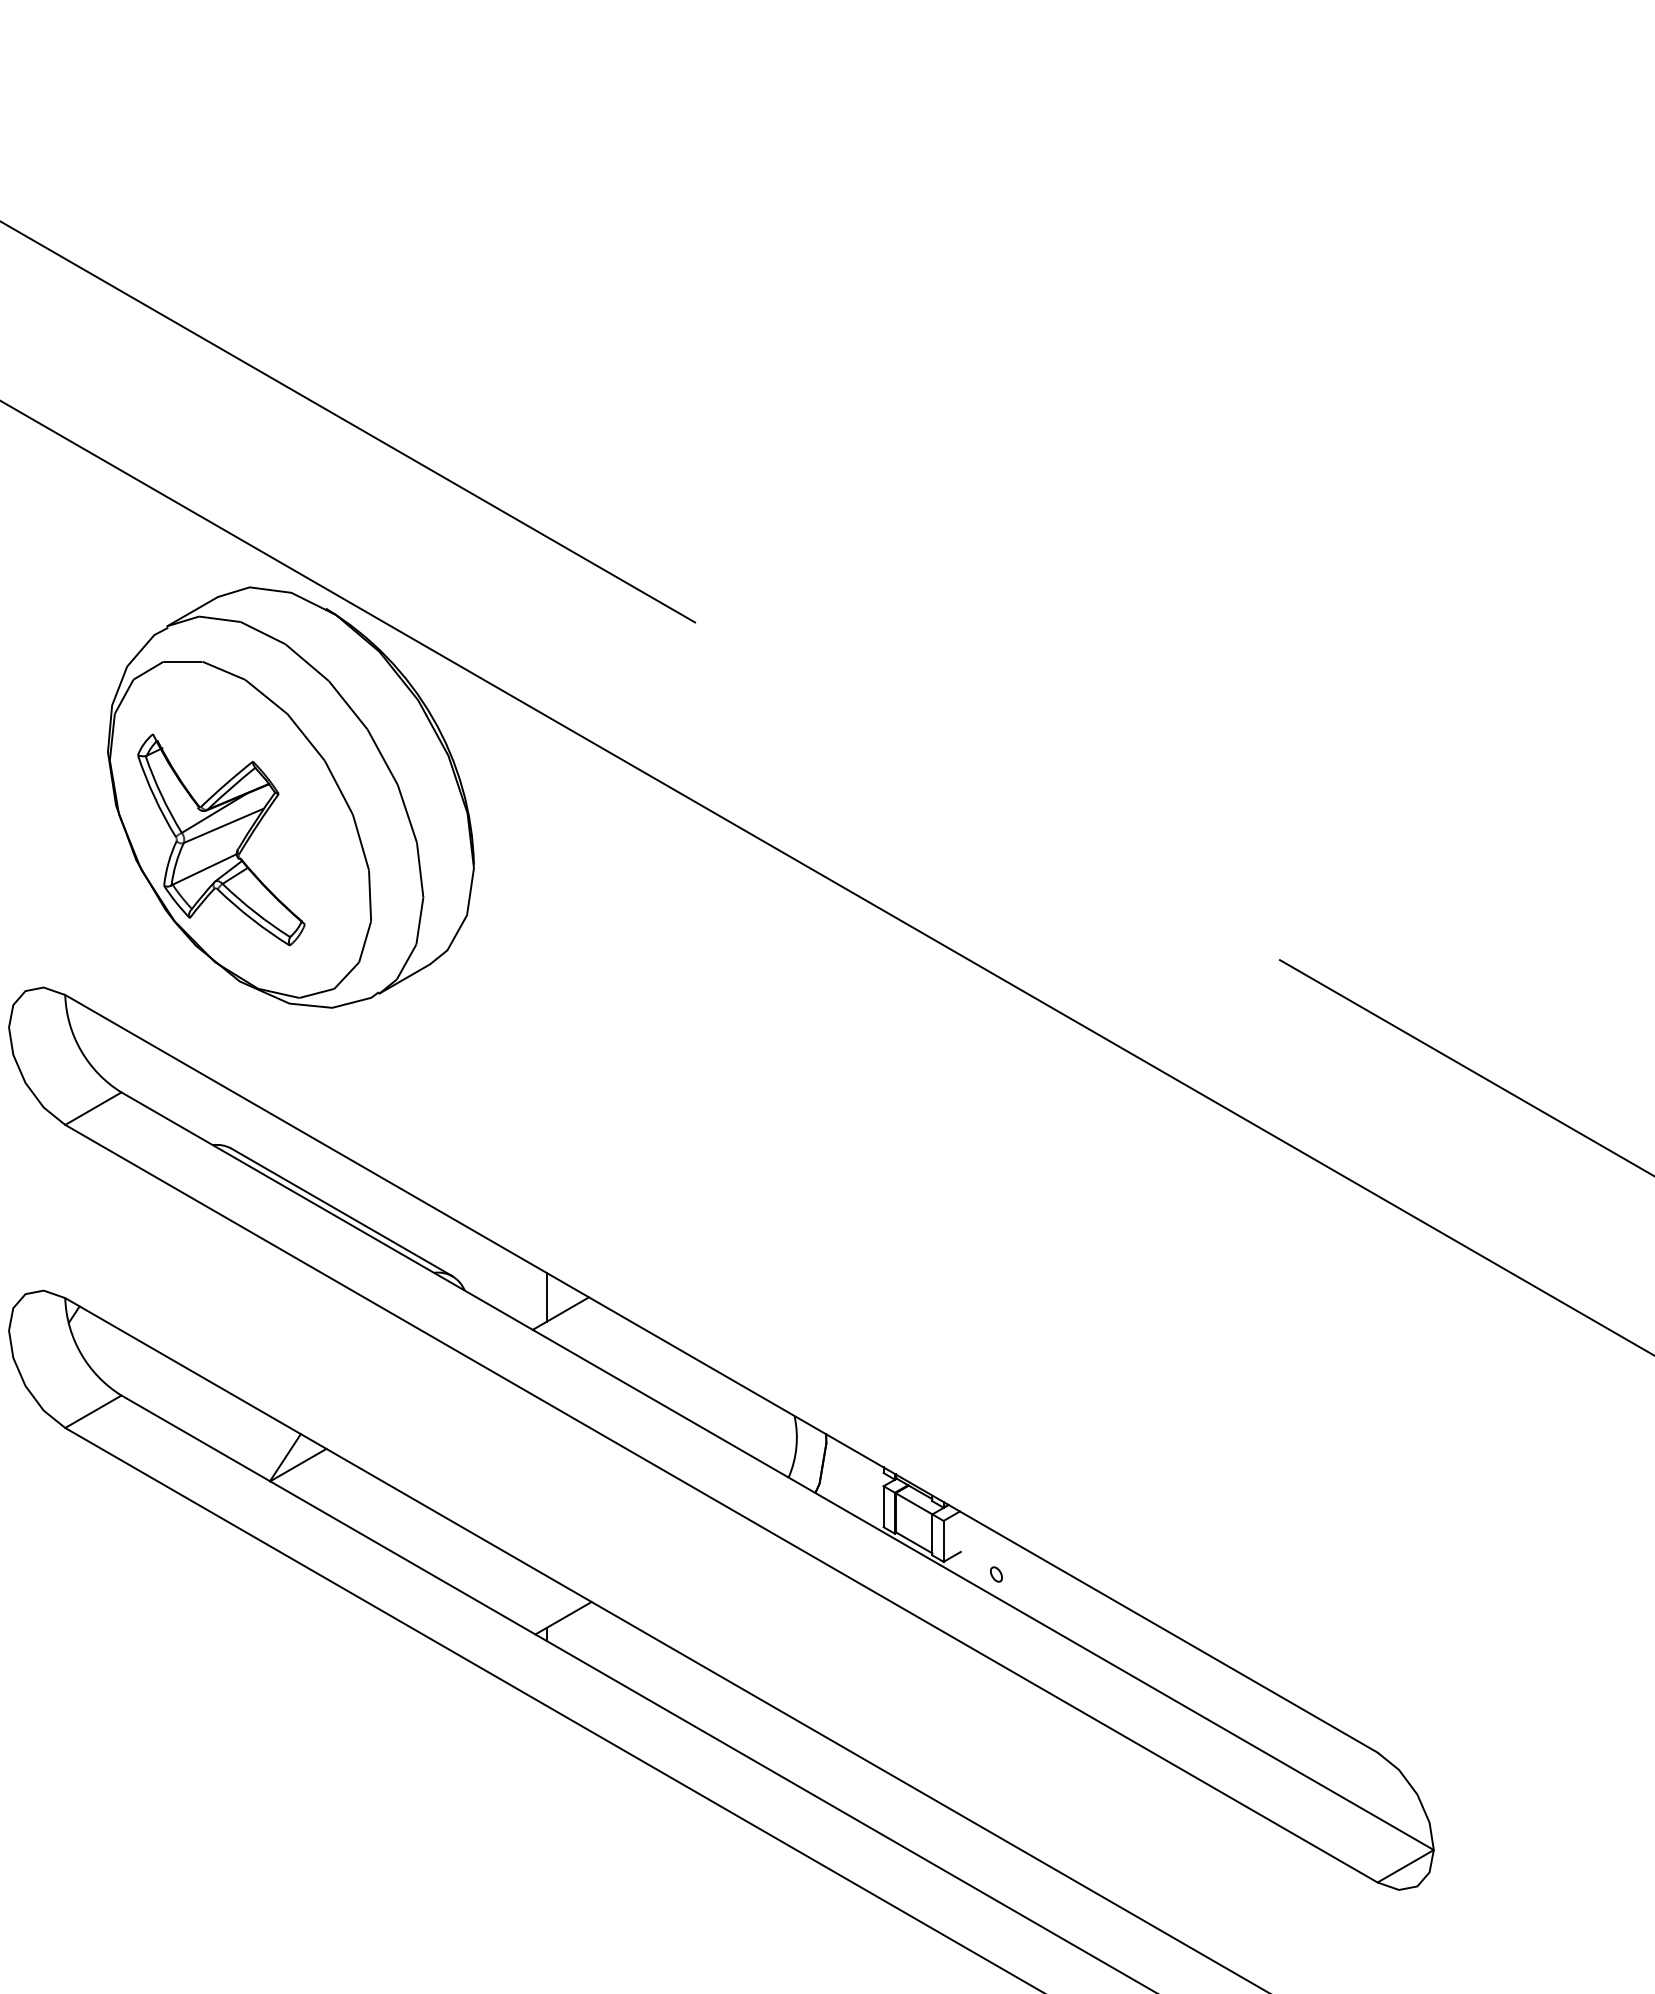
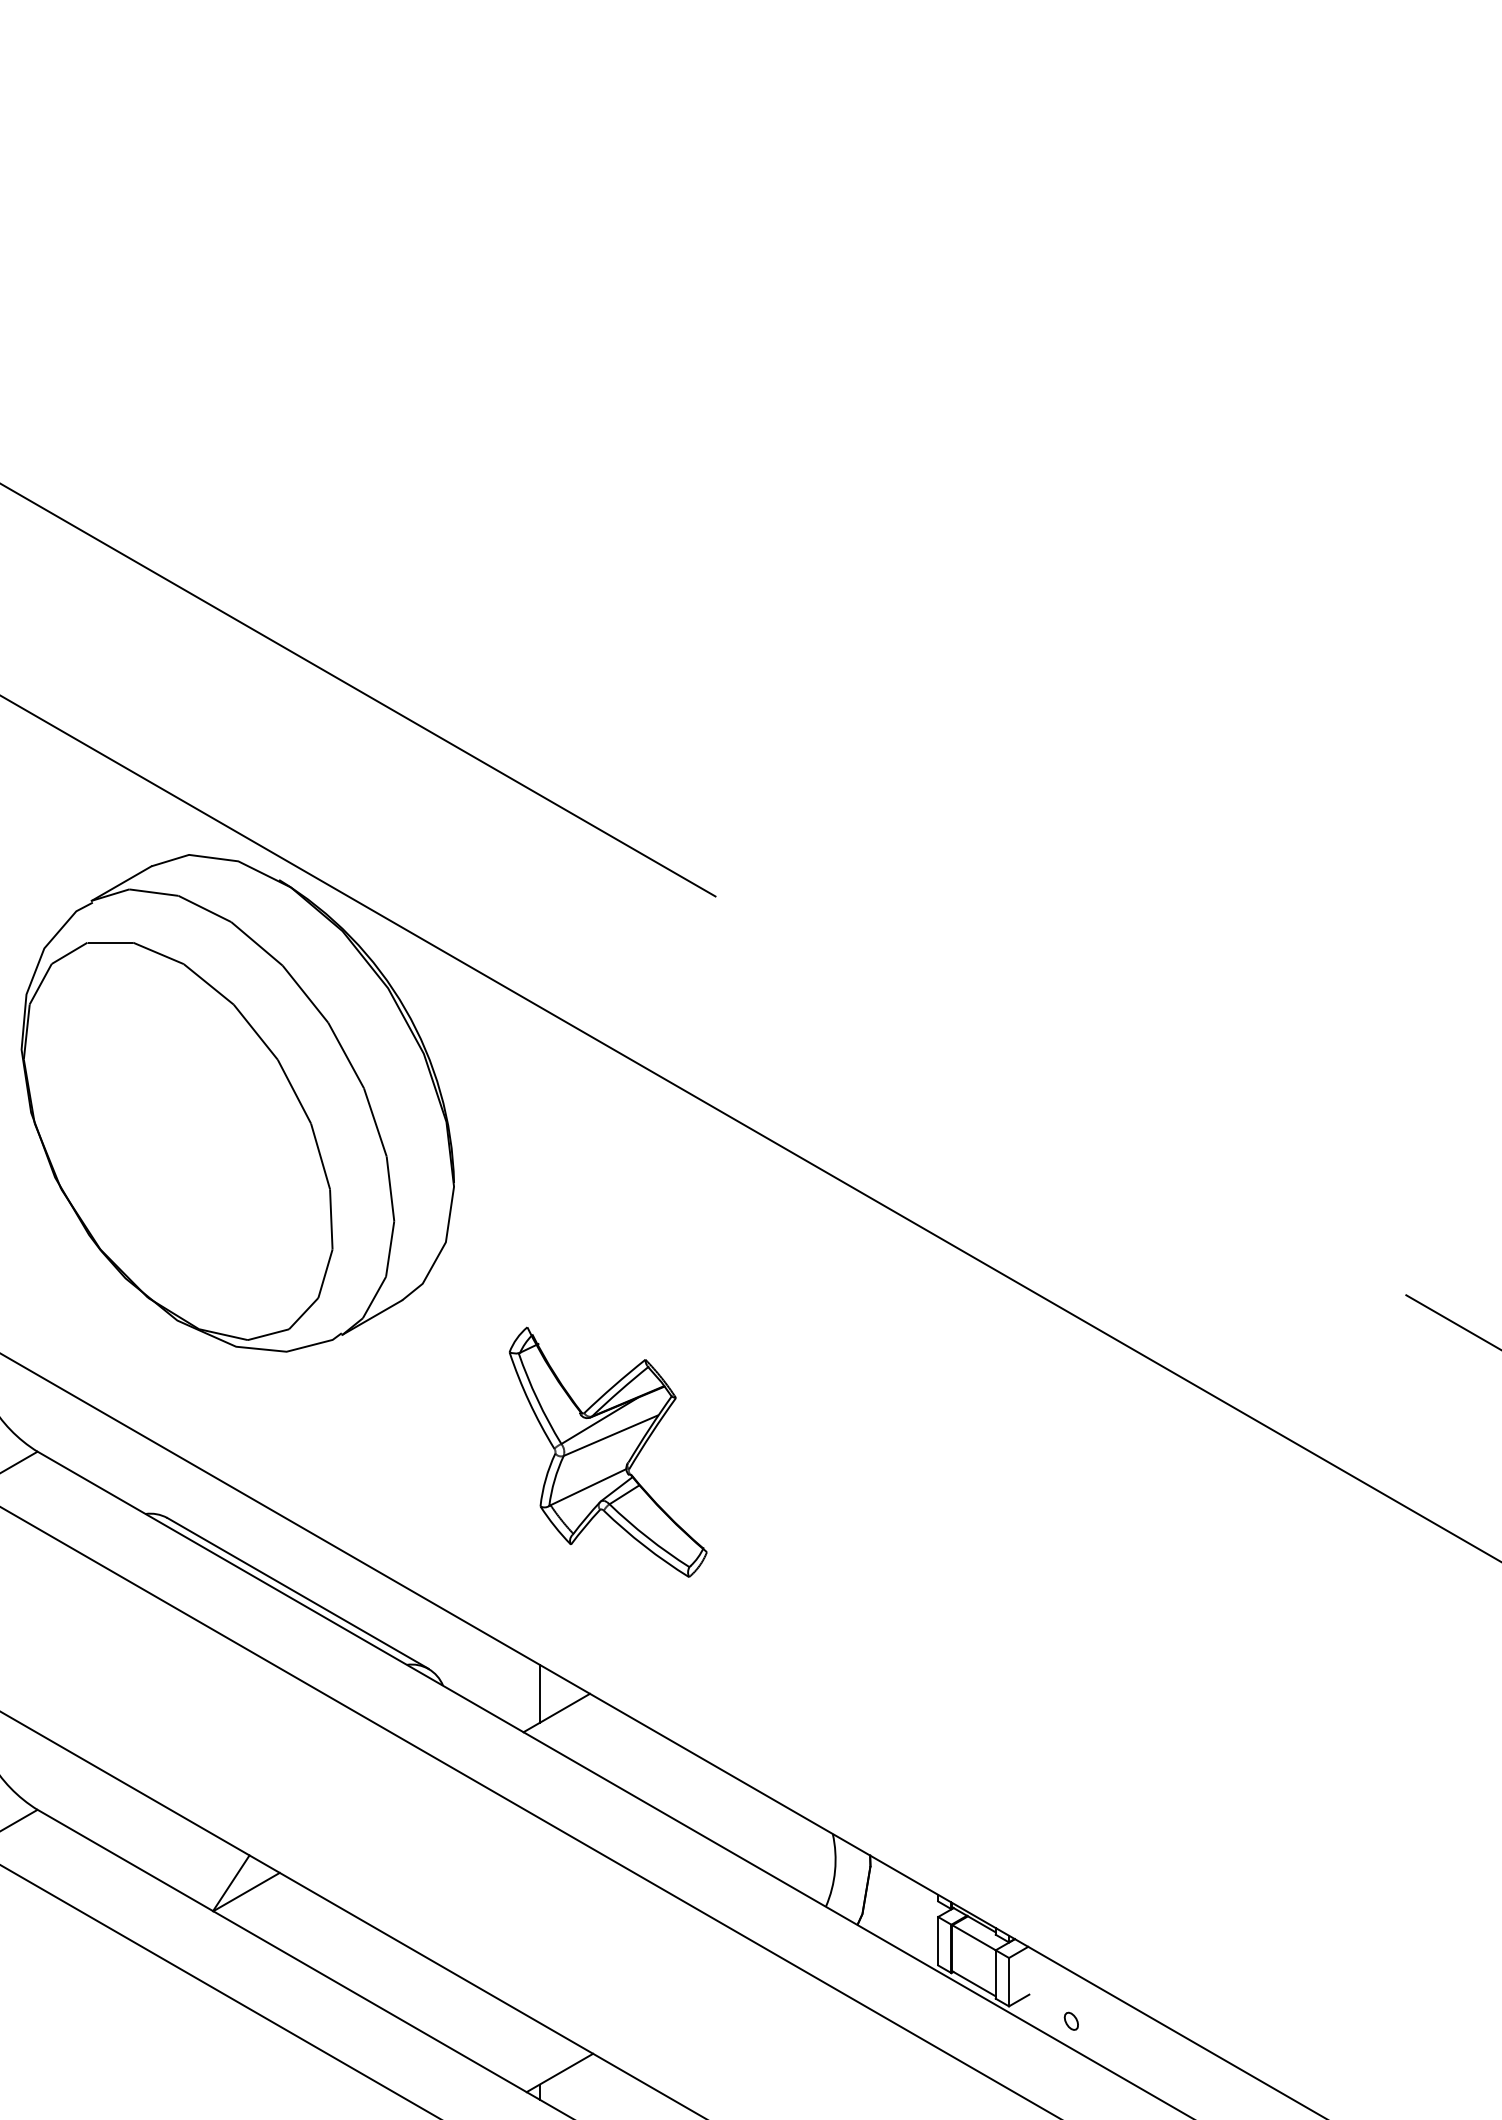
part: (221, 839) -> (608, 1451), moved

